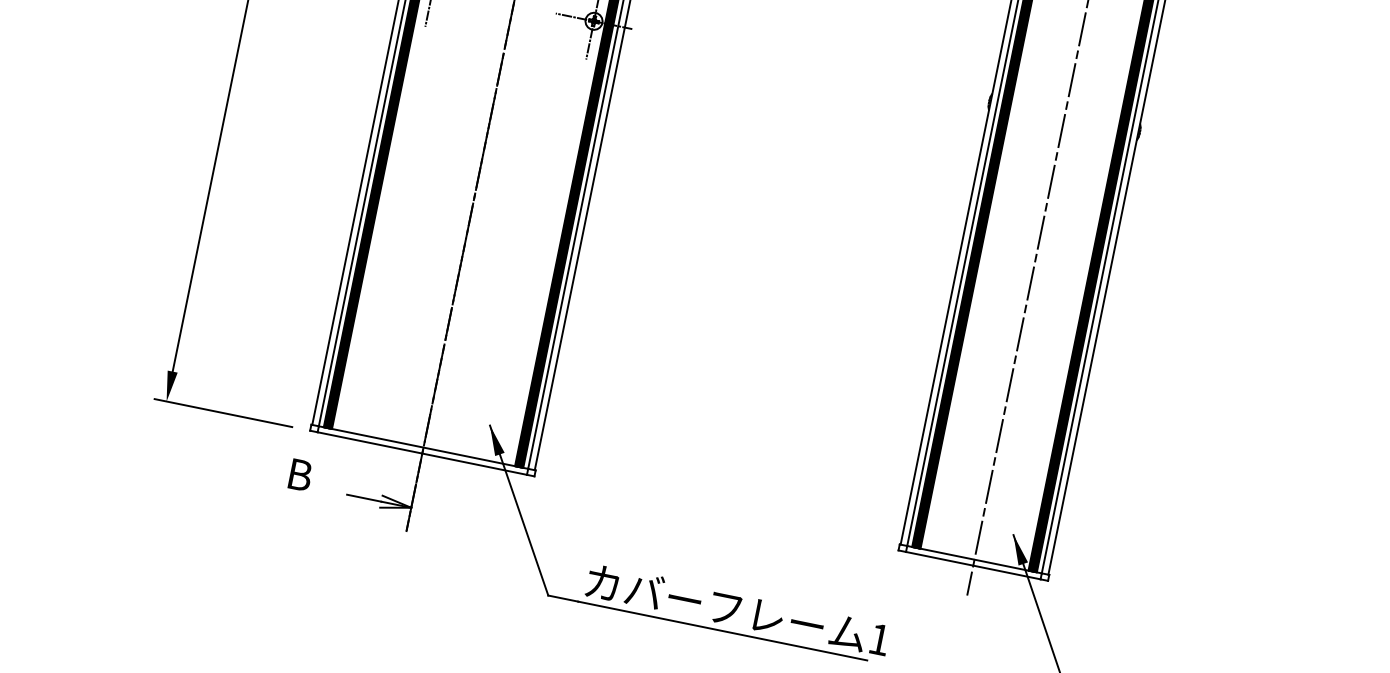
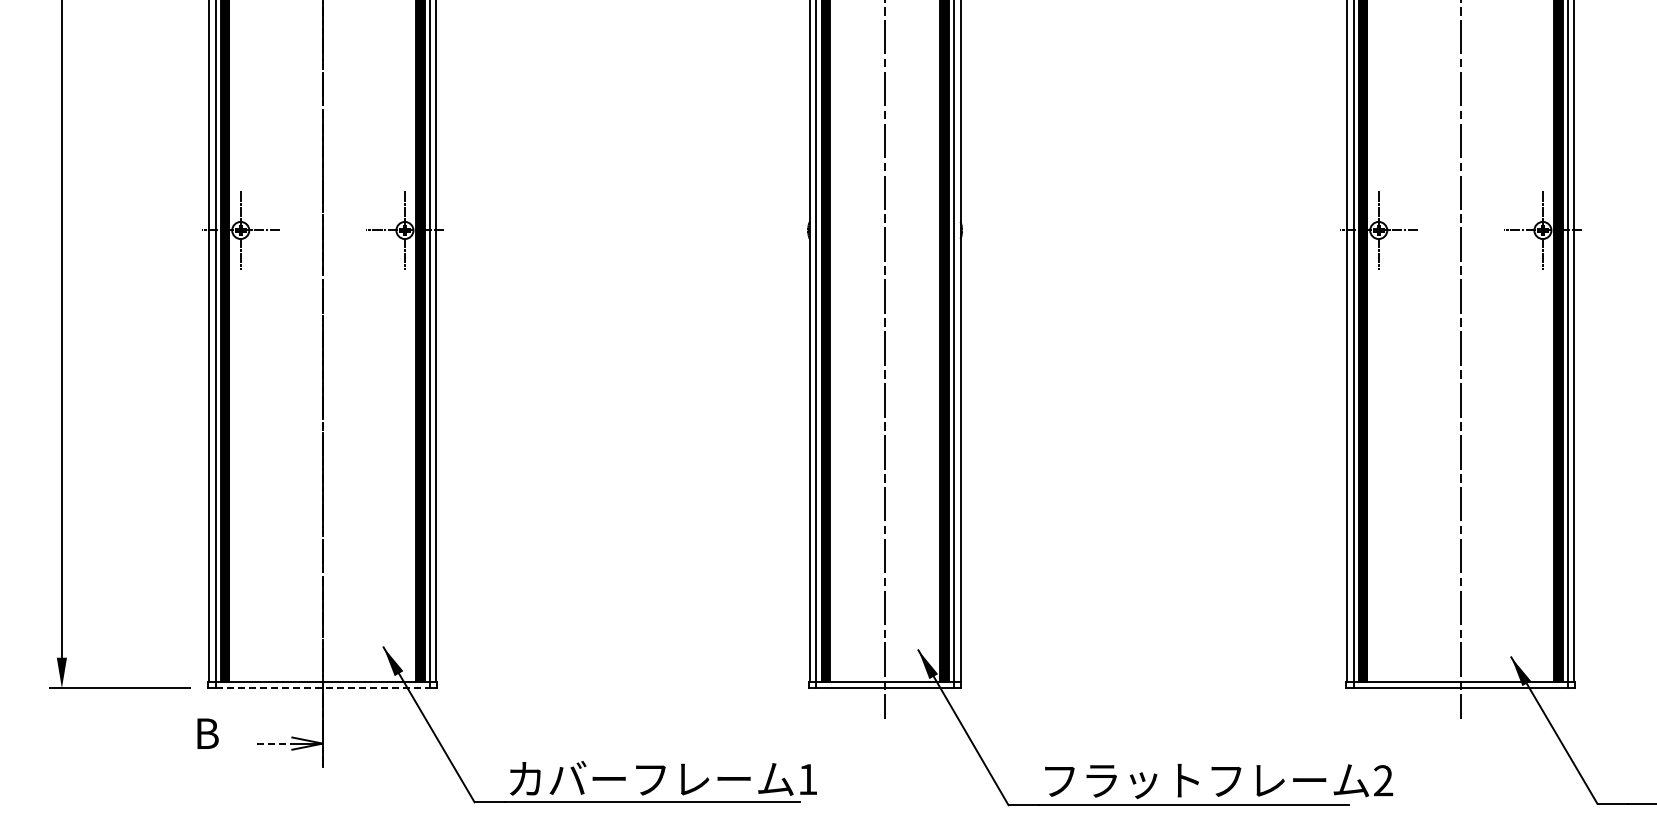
line: (421, 453) -> (322, 688), solid -> dashed
line: (364, 498) -> (275, 743), solid -> dashed

